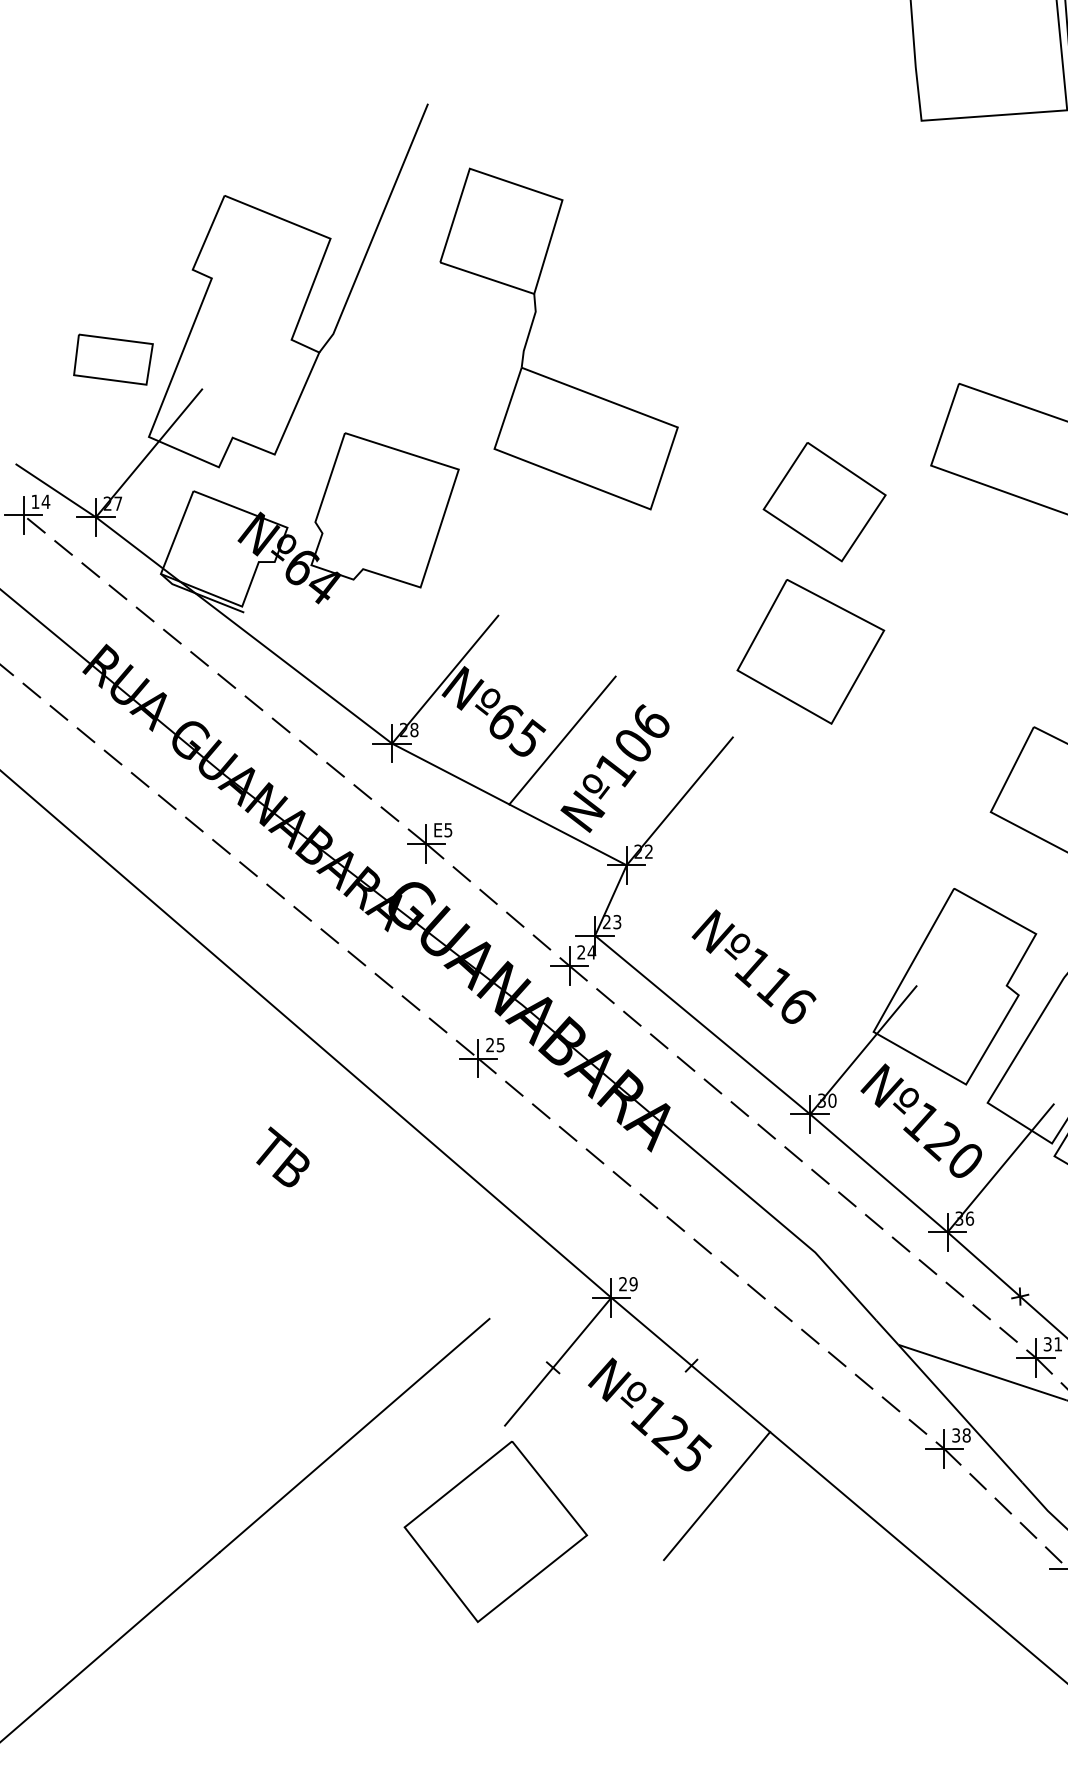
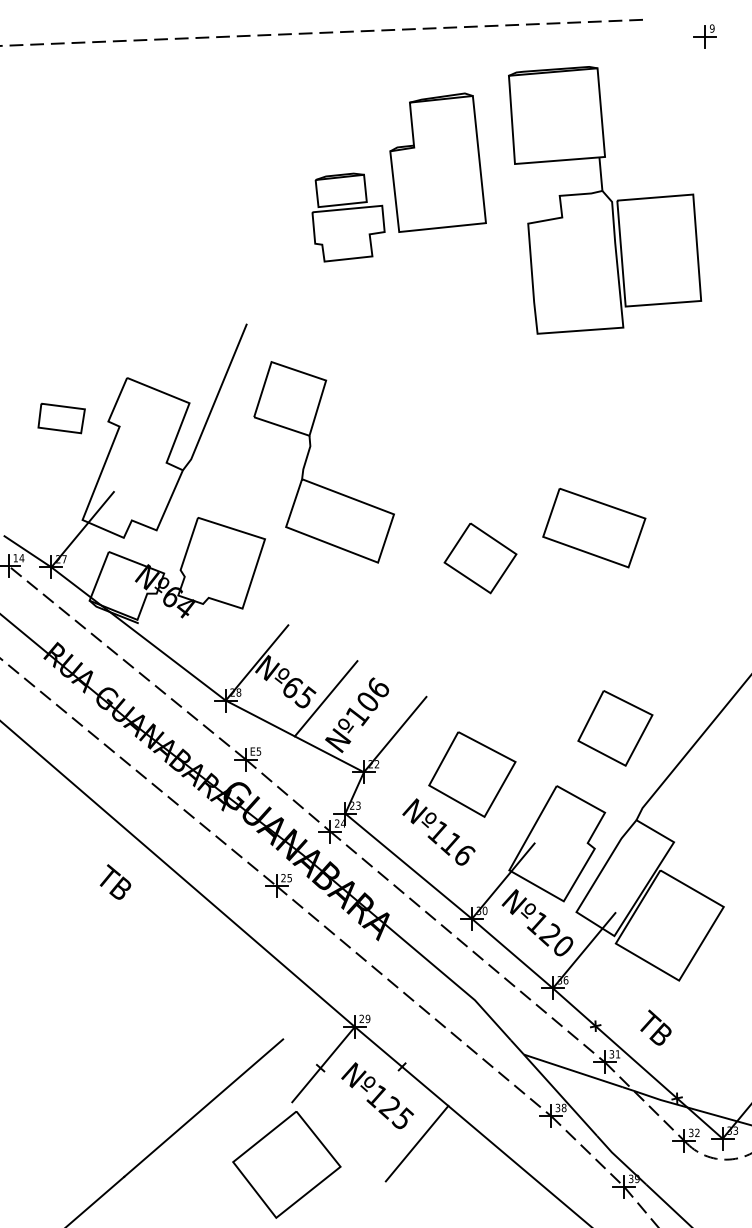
part: (113, 359) -> (61, 418), moved
part: (811, 651) -> (472, 774), moved
text: (282, 1156) -> (115, 881), moved

